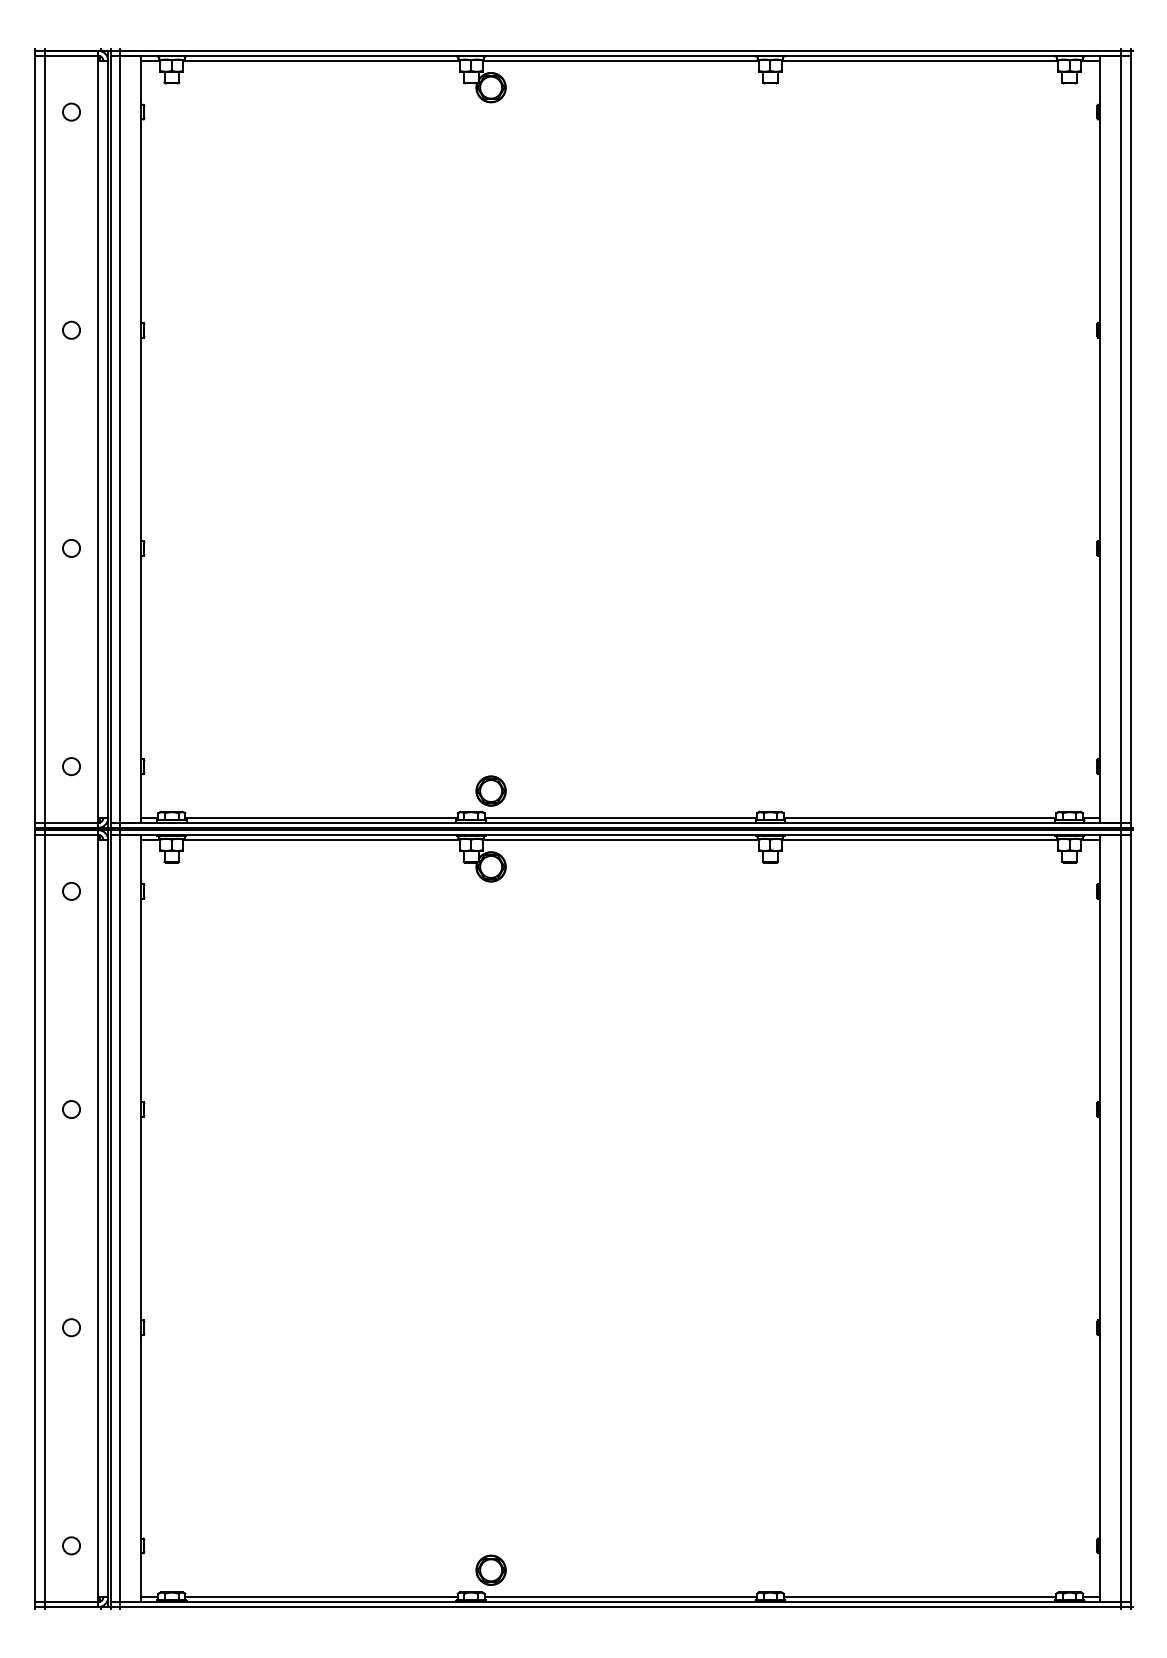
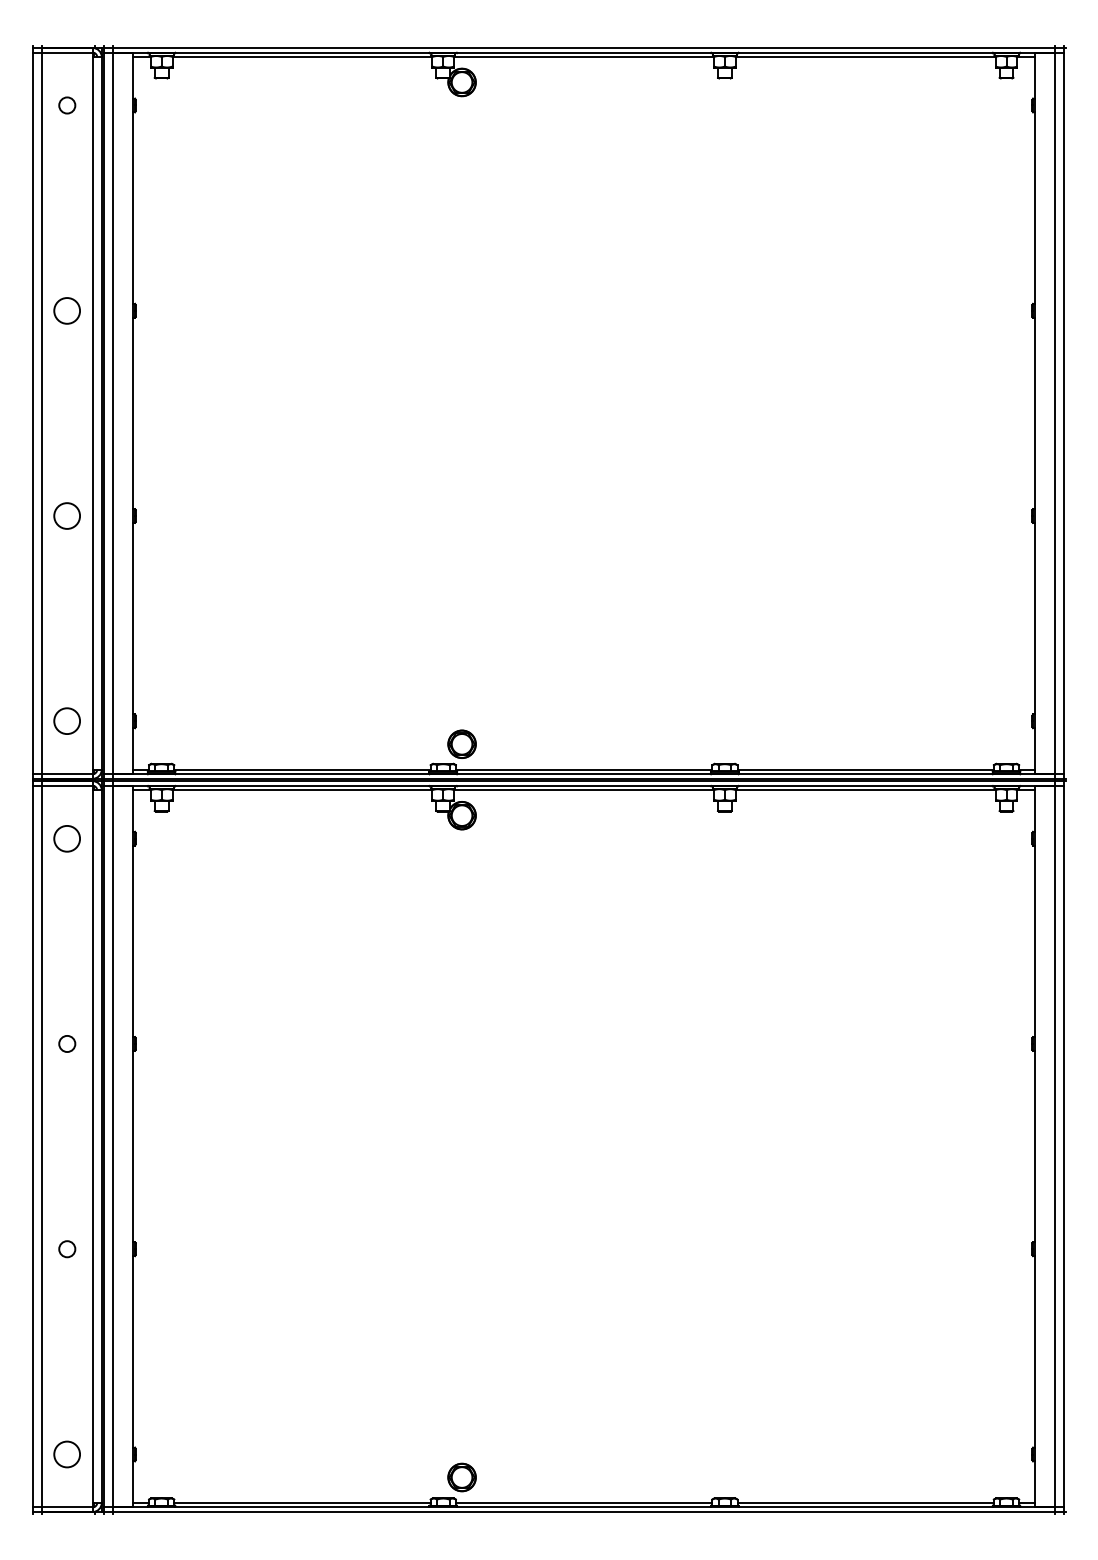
circle: (71, 330) -> (67, 310), size x1.6
circle: (71, 547) -> (67, 515), size x1.6
circle: (71, 766) -> (67, 721), size x1.6
circle: (71, 891) -> (67, 838), size x1.6
circle: (71, 1545) -> (67, 1454), size x1.6

